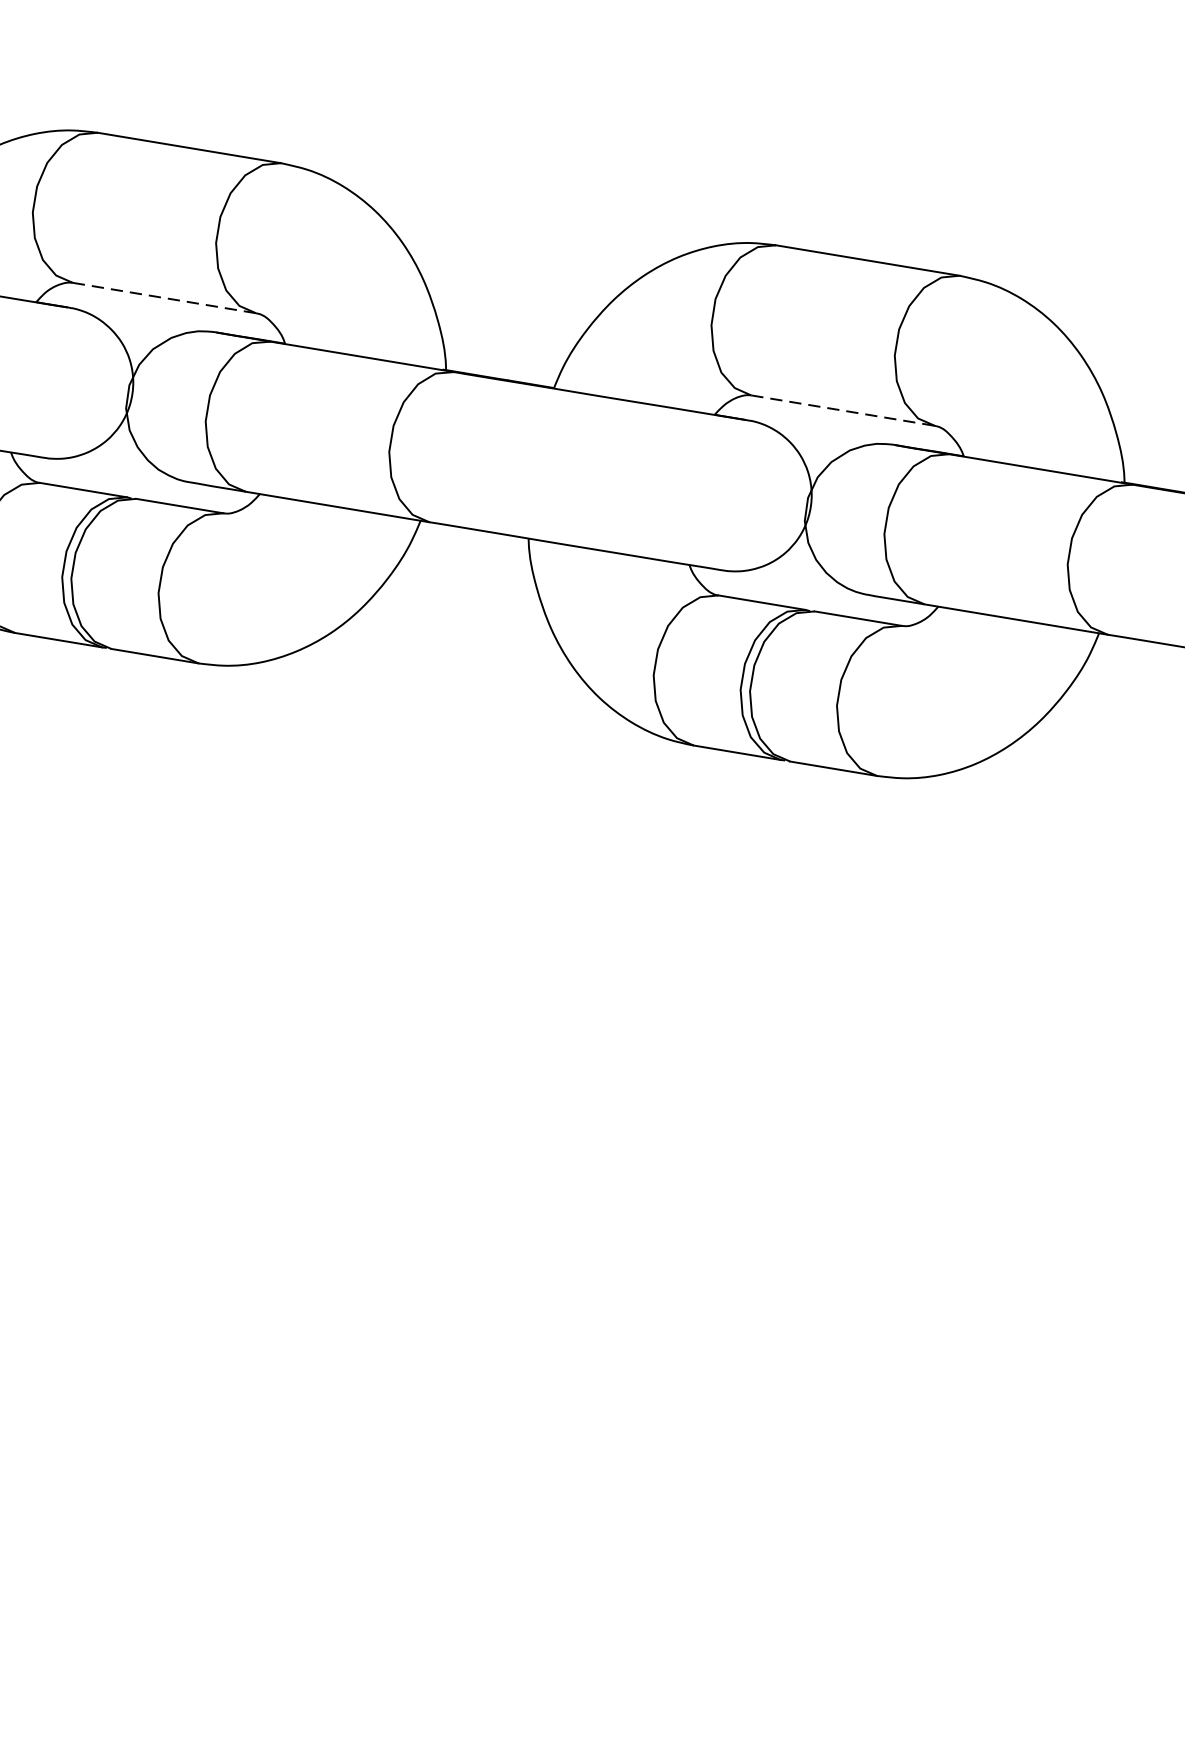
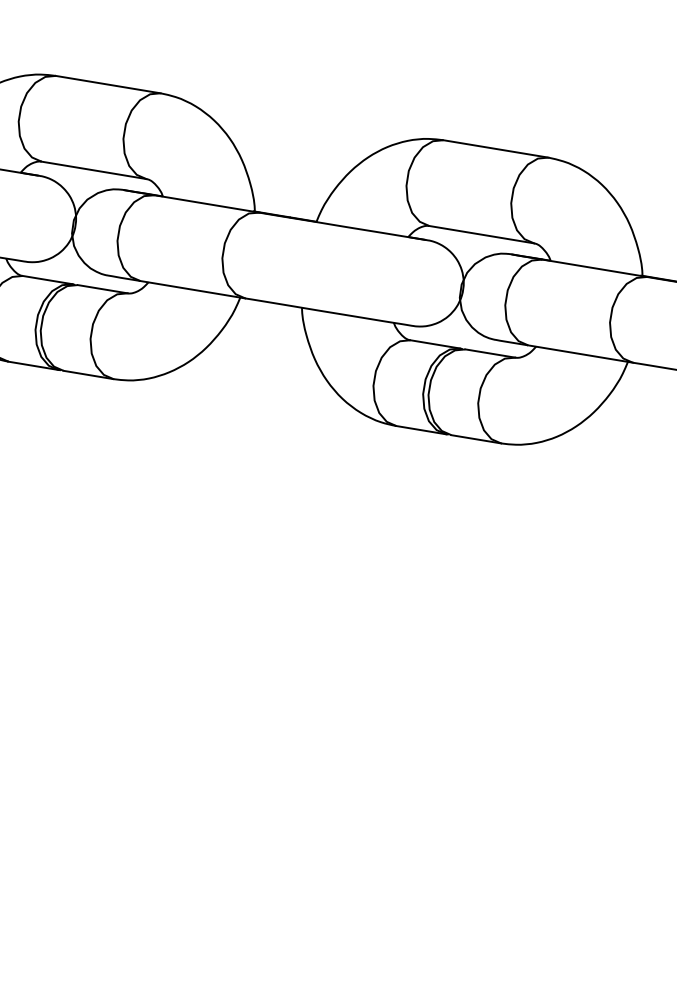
line: (165, 298) -> (94, 170), dashed -> solid
line: (844, 410) -> (482, 234), dashed -> solid

